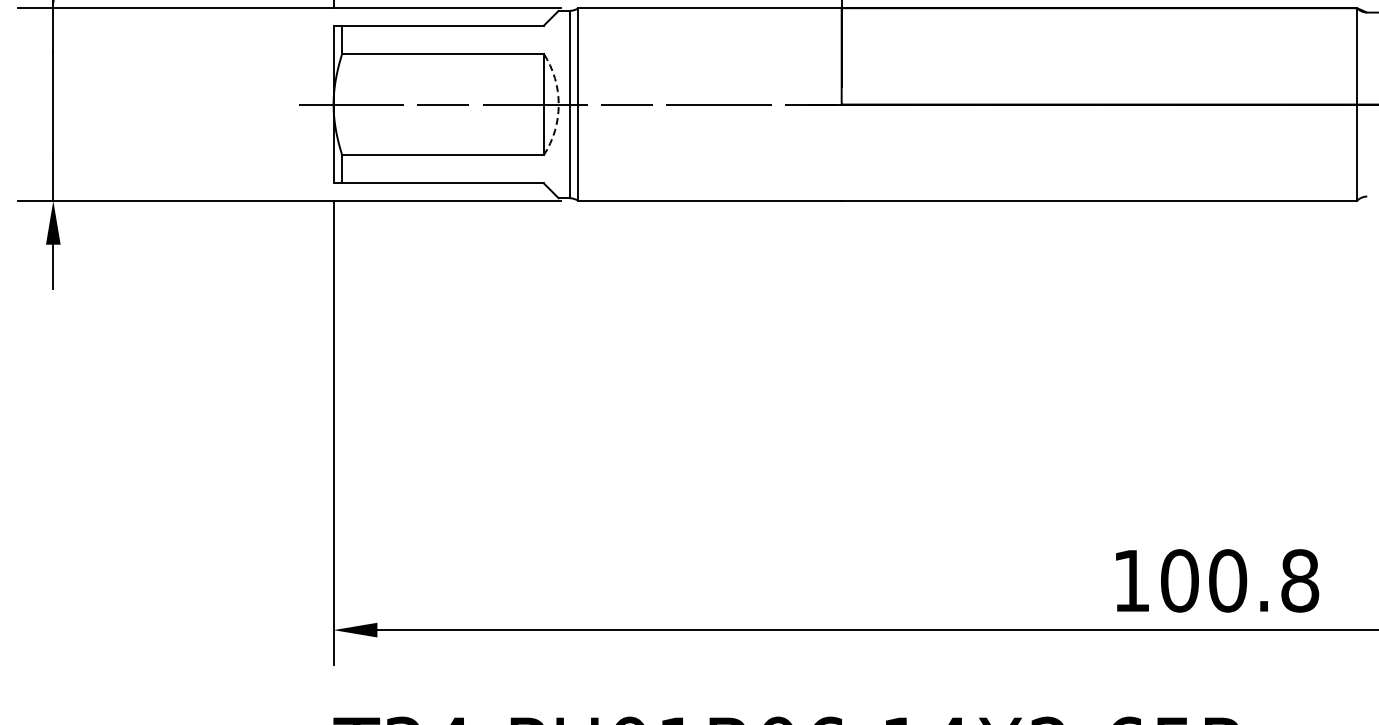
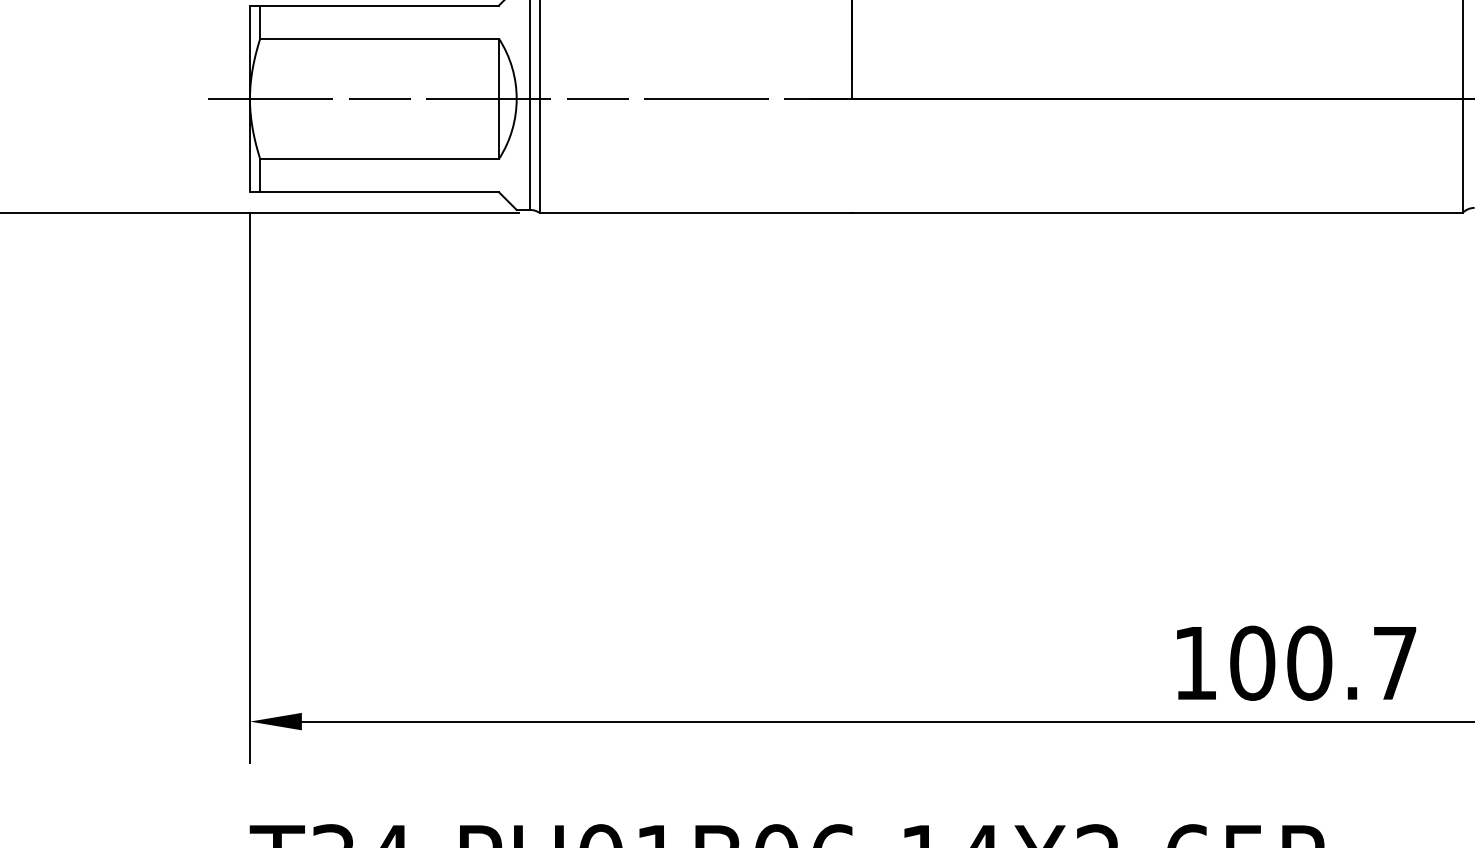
arc: (558, 104) -> (516, 98), dashed -> solid
text: (1300, 580) -> (1395, 662), 100.8 -> 100.7

